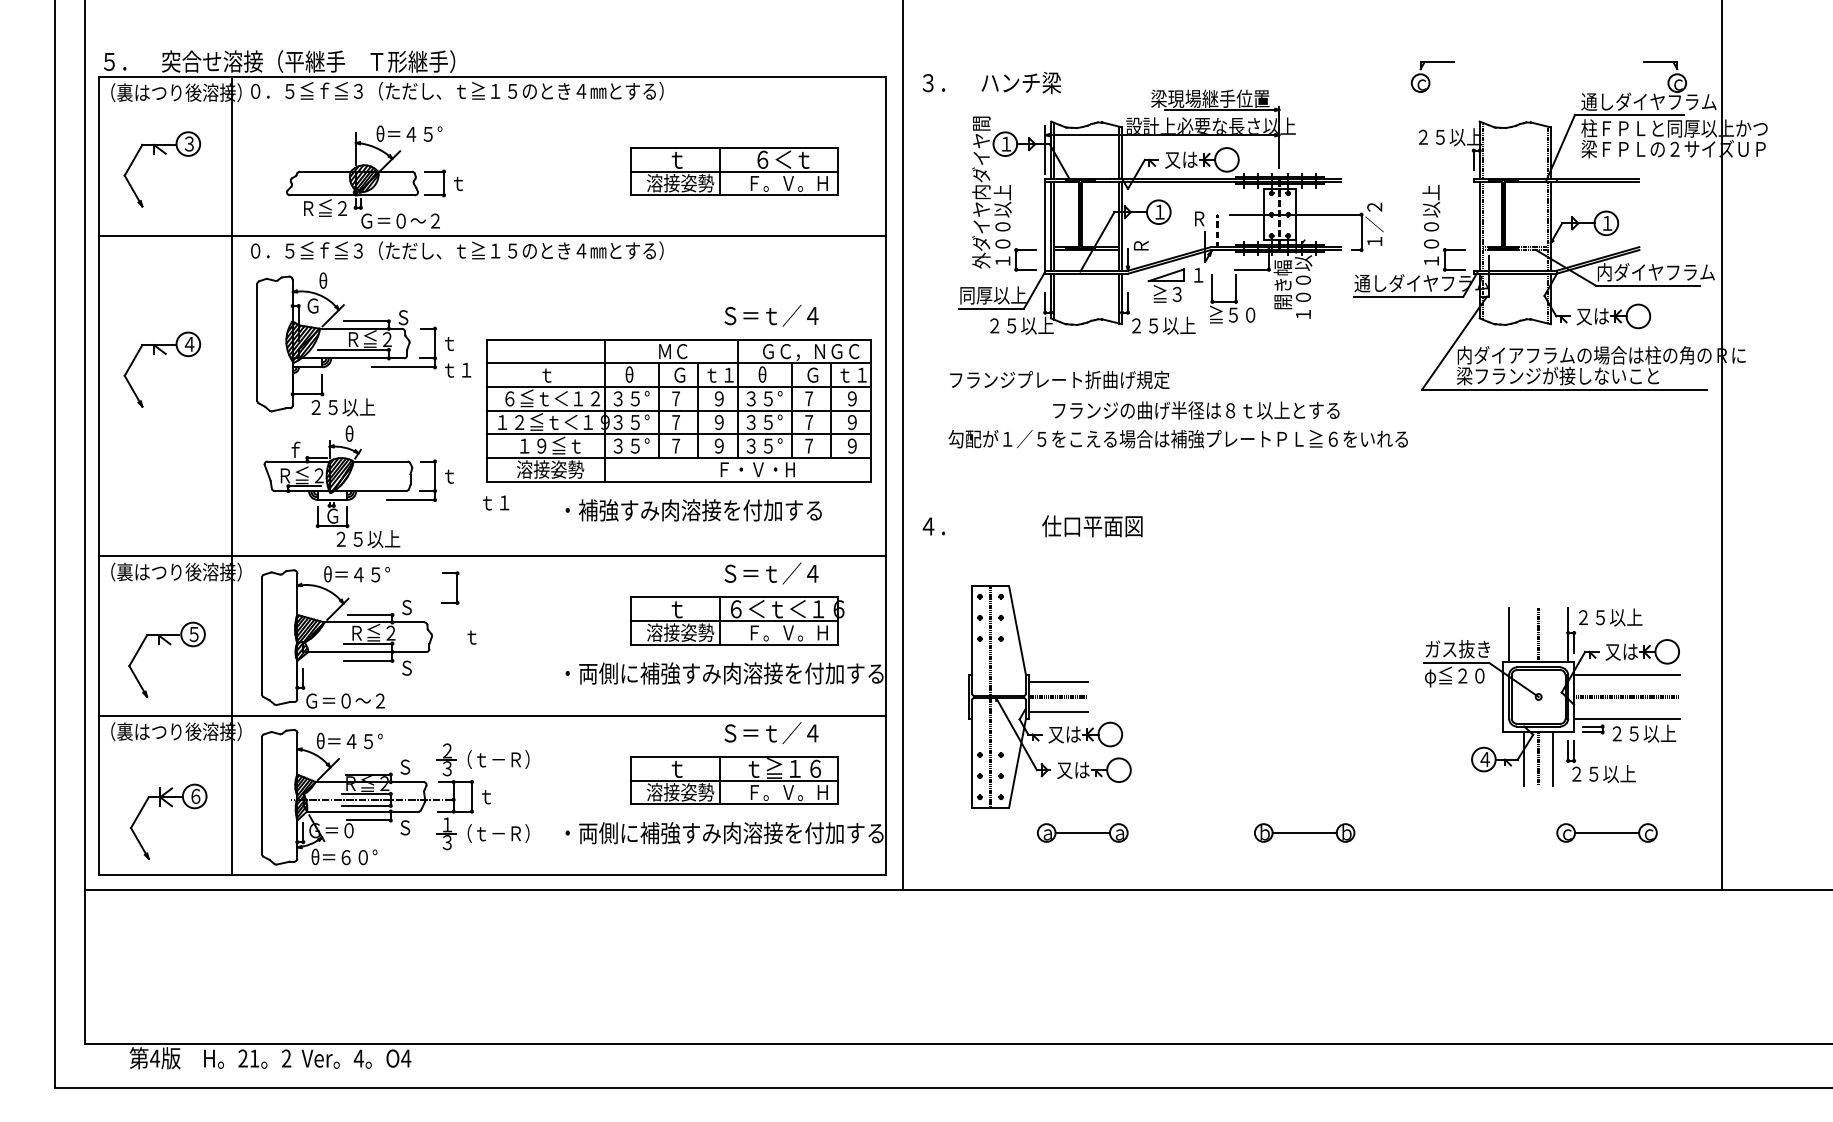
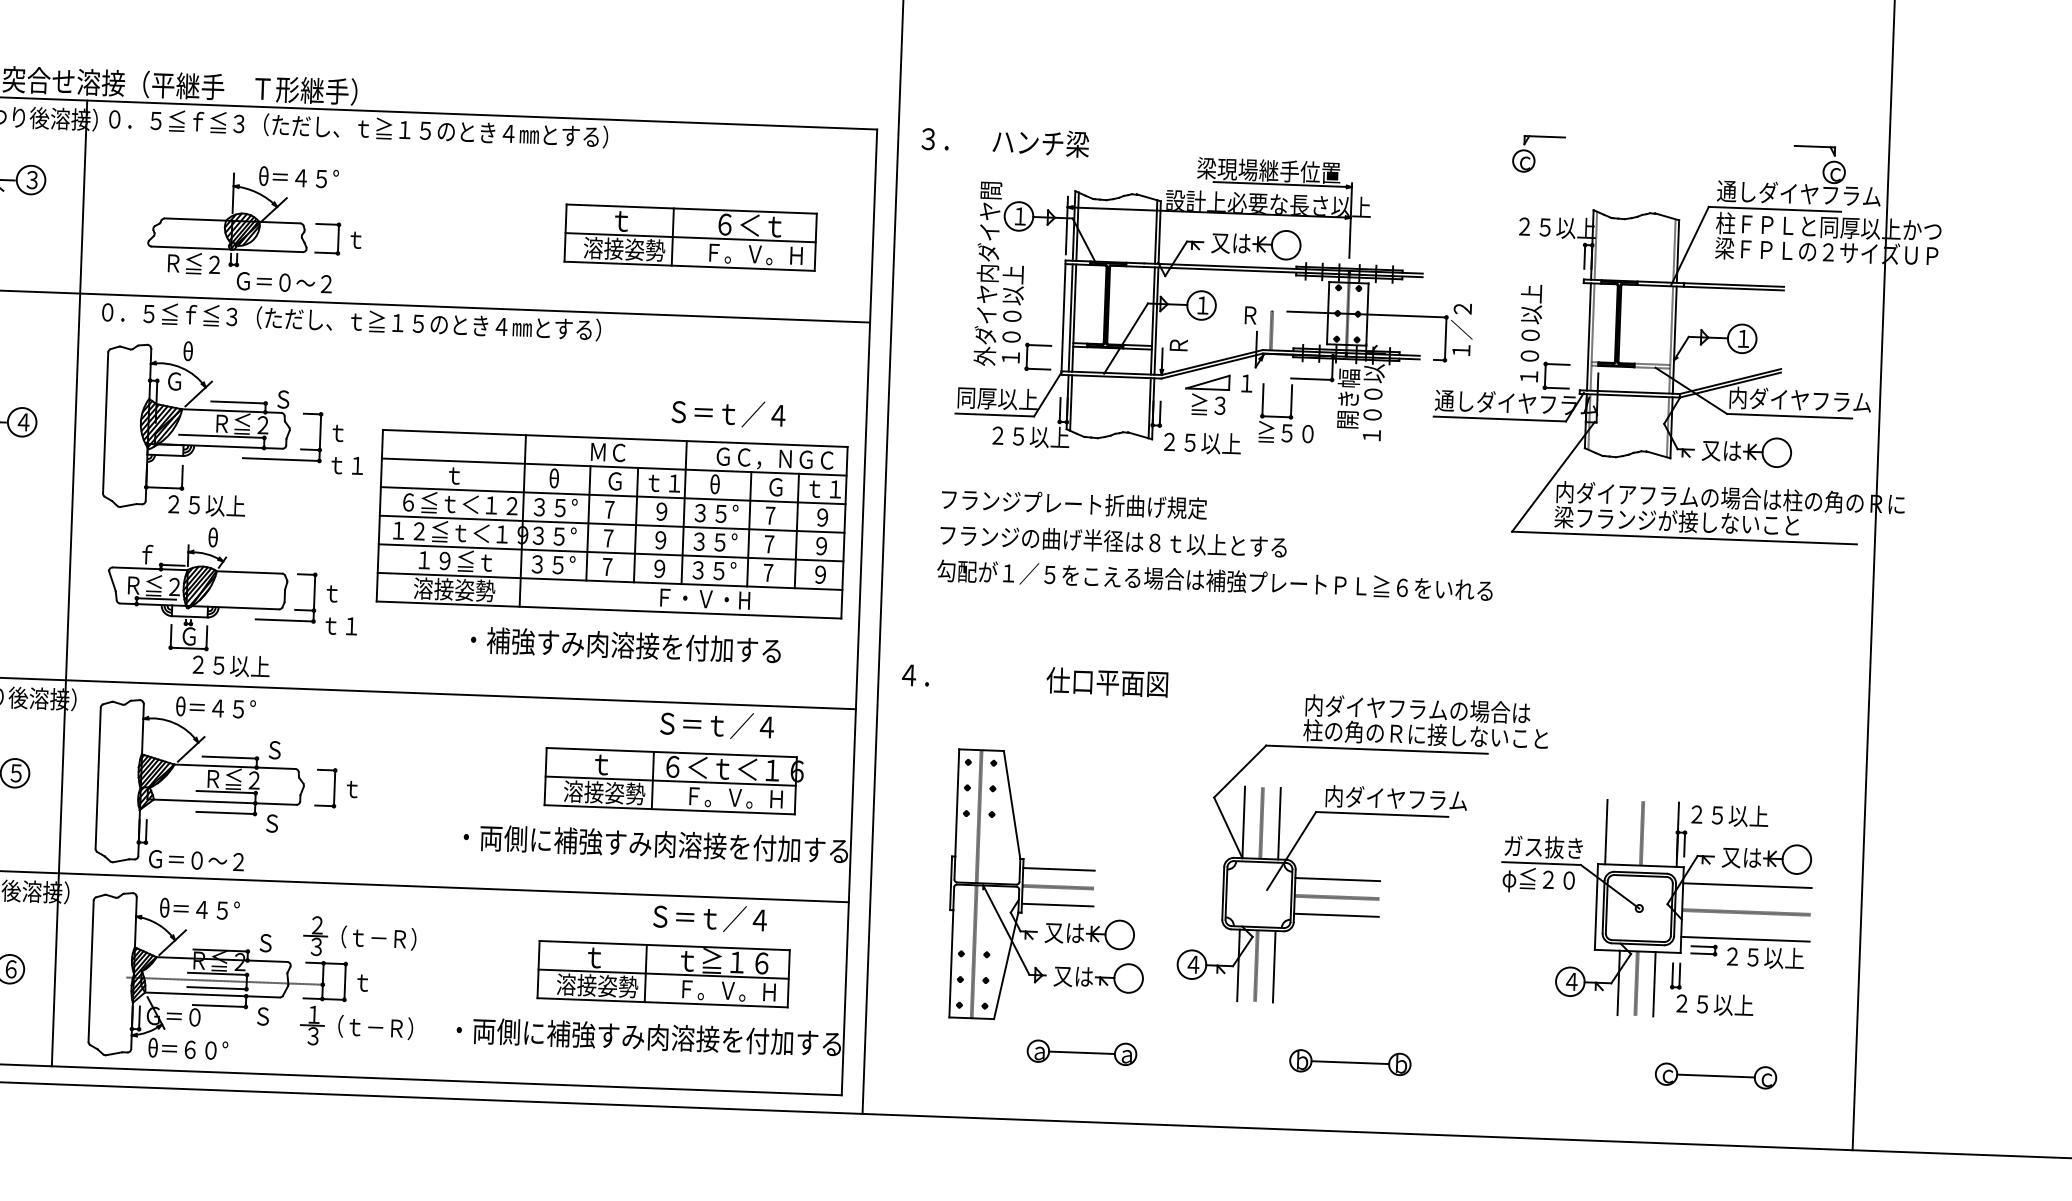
text: (1196, 410) -> (1113, 541), moved
text: (496, 502) -> (341, 625), moved
part: (450, 587) -> (326, 787), moved
part: (1308, 681) -> (1361, 879), added

